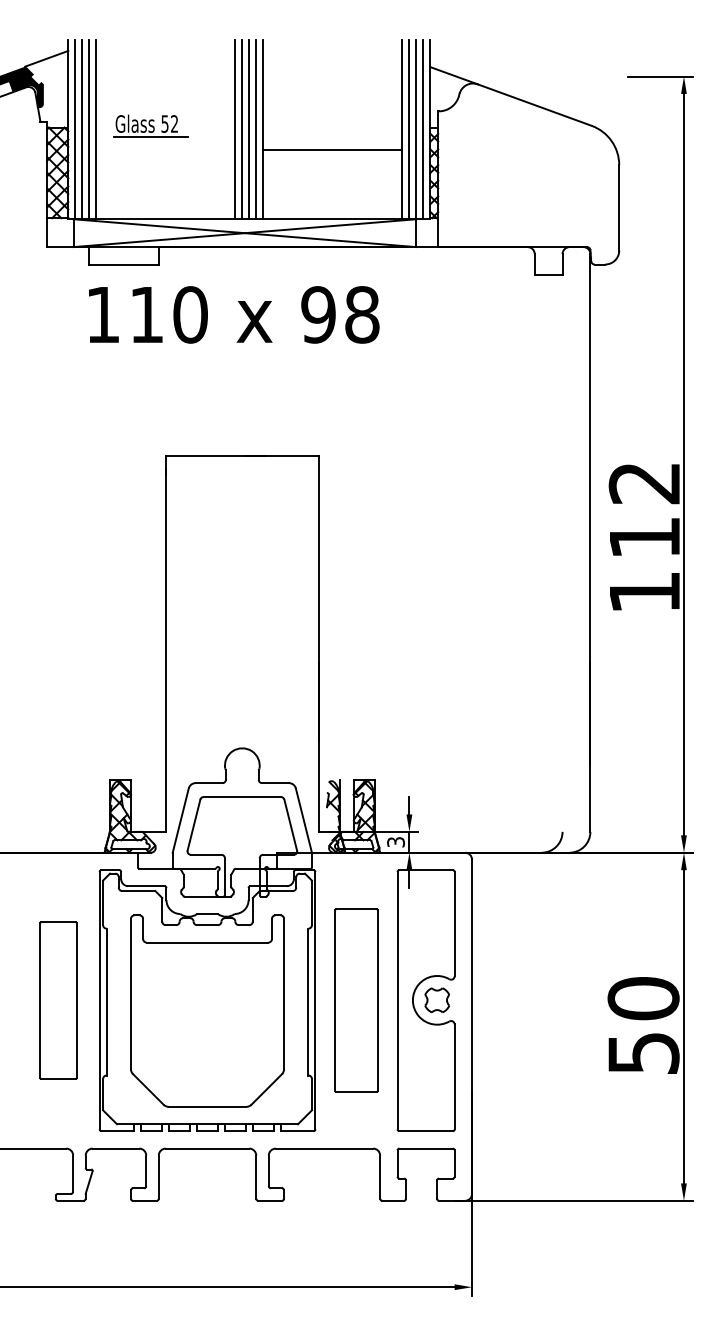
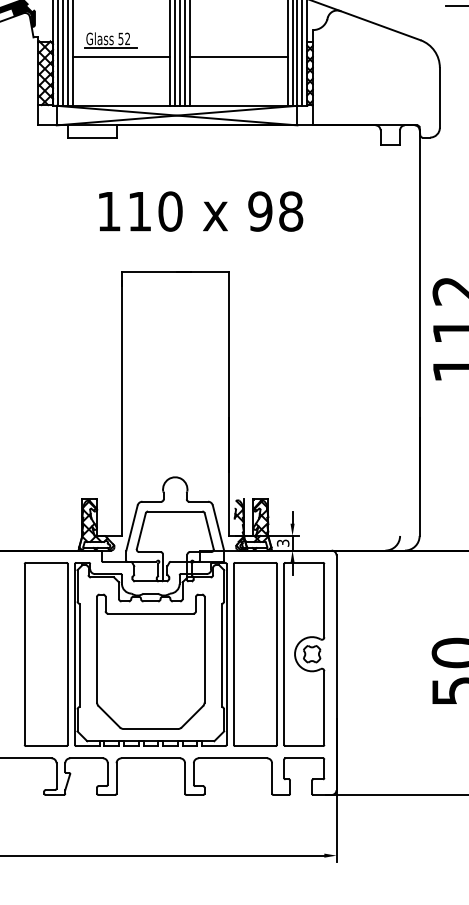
line: (165, 149) -> (121, 56), added
text: (234, 314) -> (201, 211), moved
part: (58, 1000) -> (46, 654), size x1.67
part: (356, 1000) -> (255, 654), size x1.43

